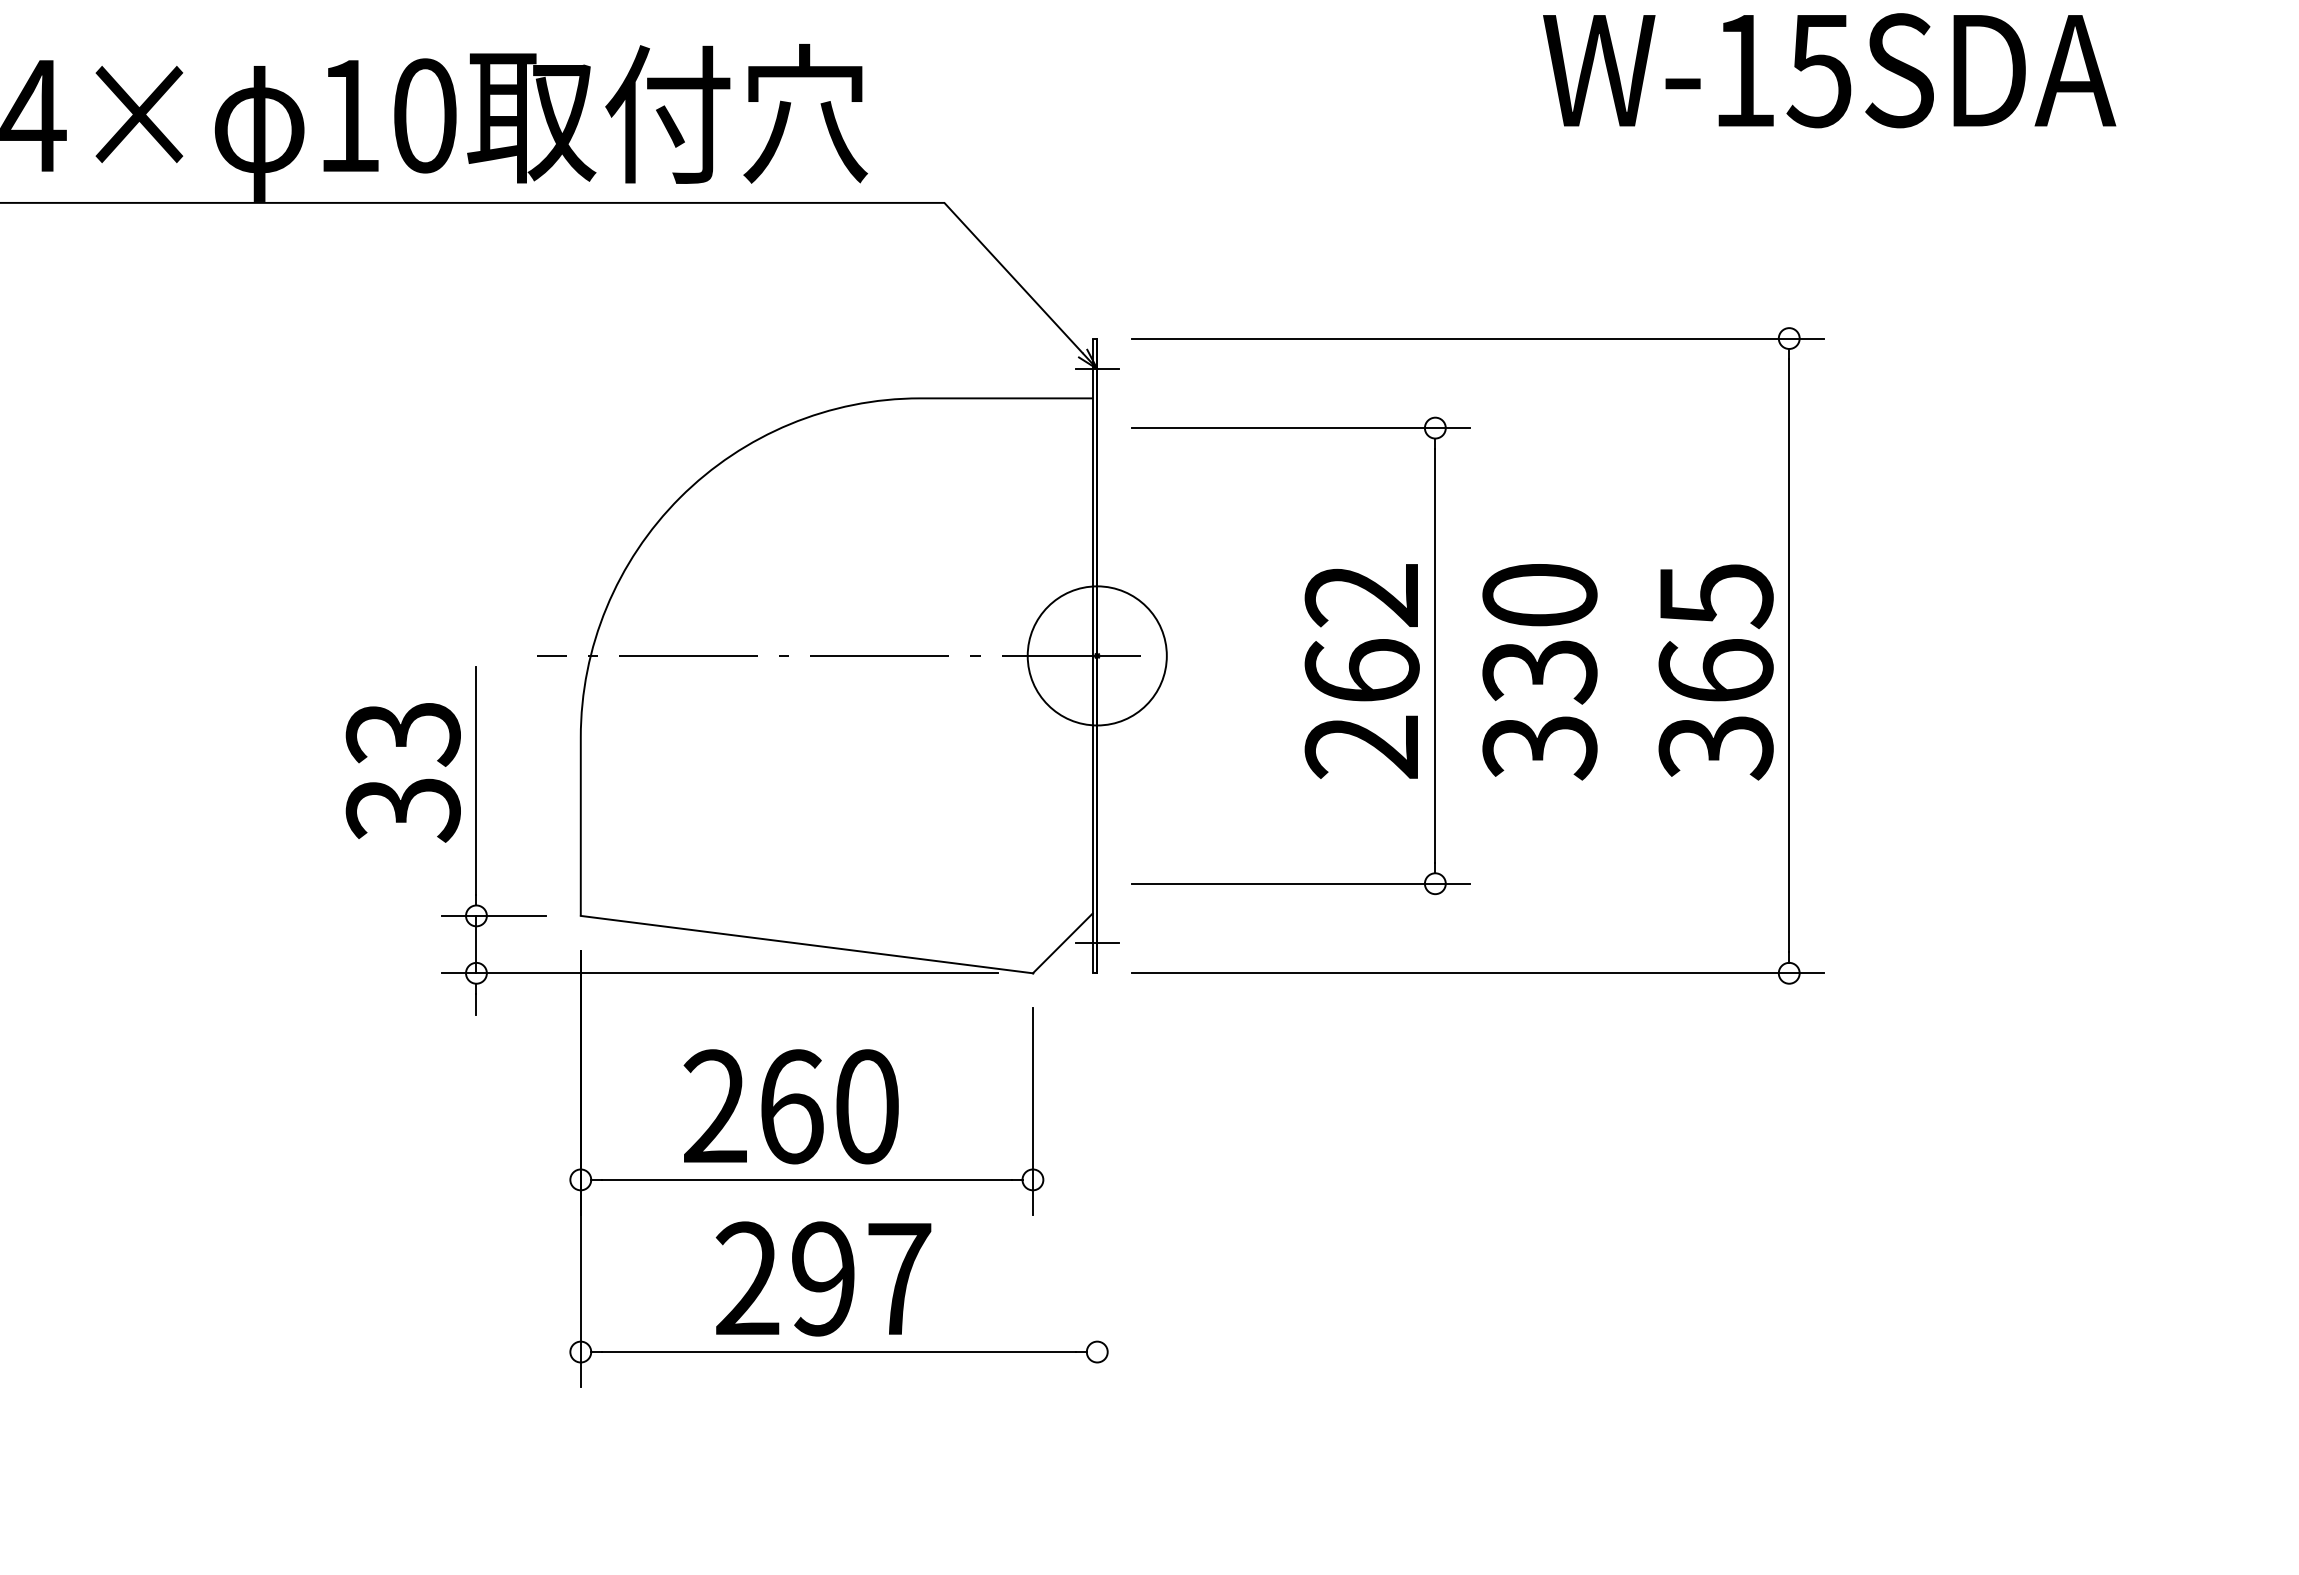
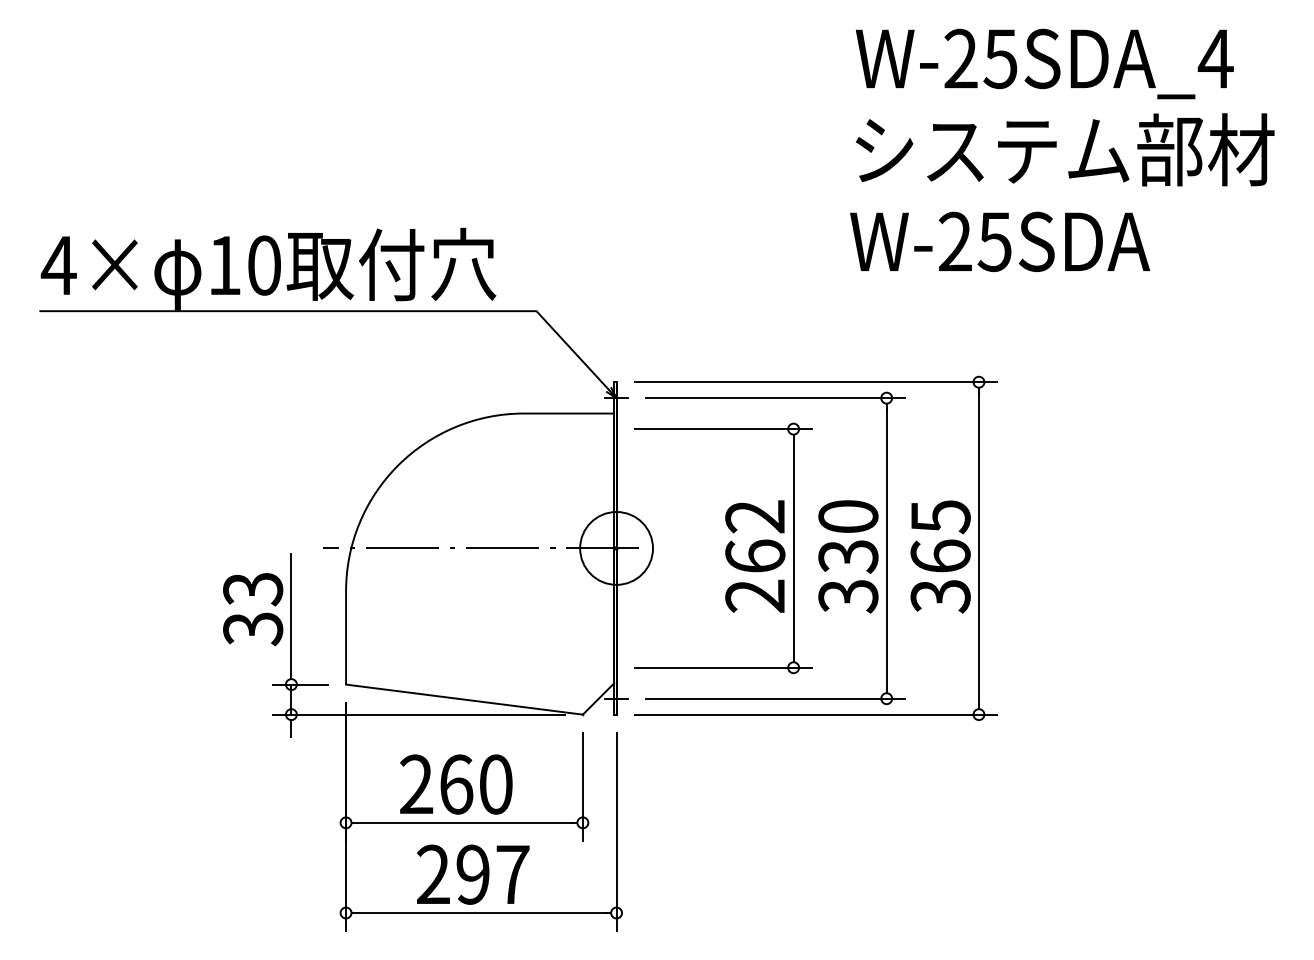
text: (1742, 69) -> (954, 241), W-15SDA -> W-25SDA
part: (1612, 654) -> (886, 547), added
line: (1097, 1196) -> (616, 831), added

